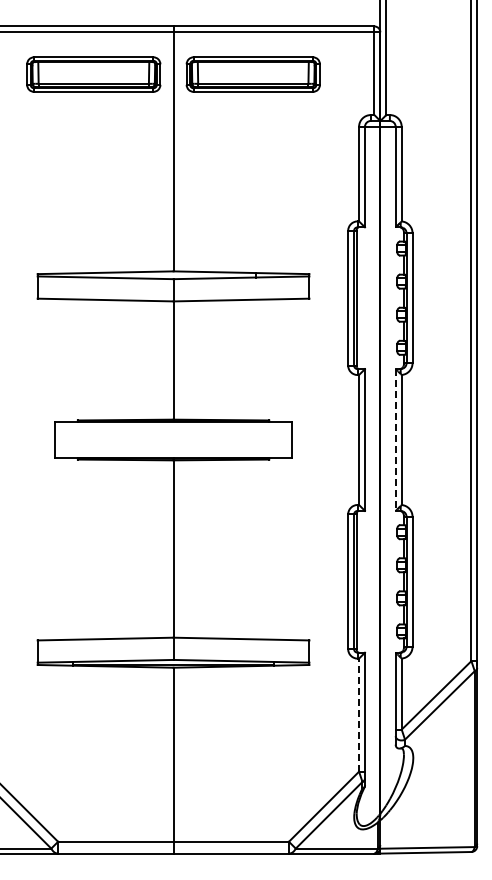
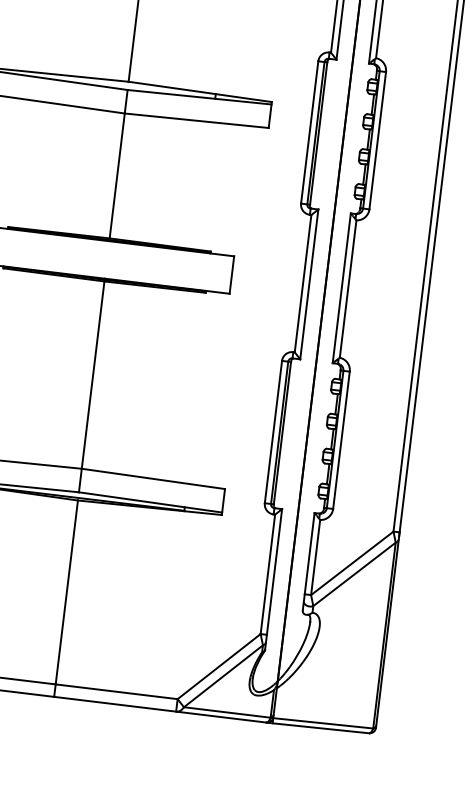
line: (395, 440) -> (341, 288), dashed -> solid
line: (359, 715) -> (268, 574), dashed -> solid

